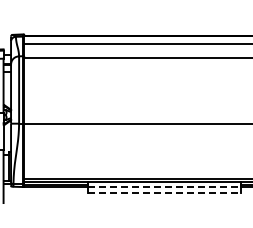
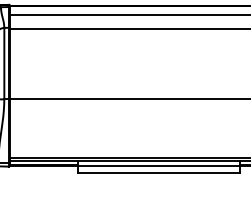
line: (165, 186) -> (159, 166), dashed -> solid
line: (165, 193) -> (159, 173), dashed -> solid

